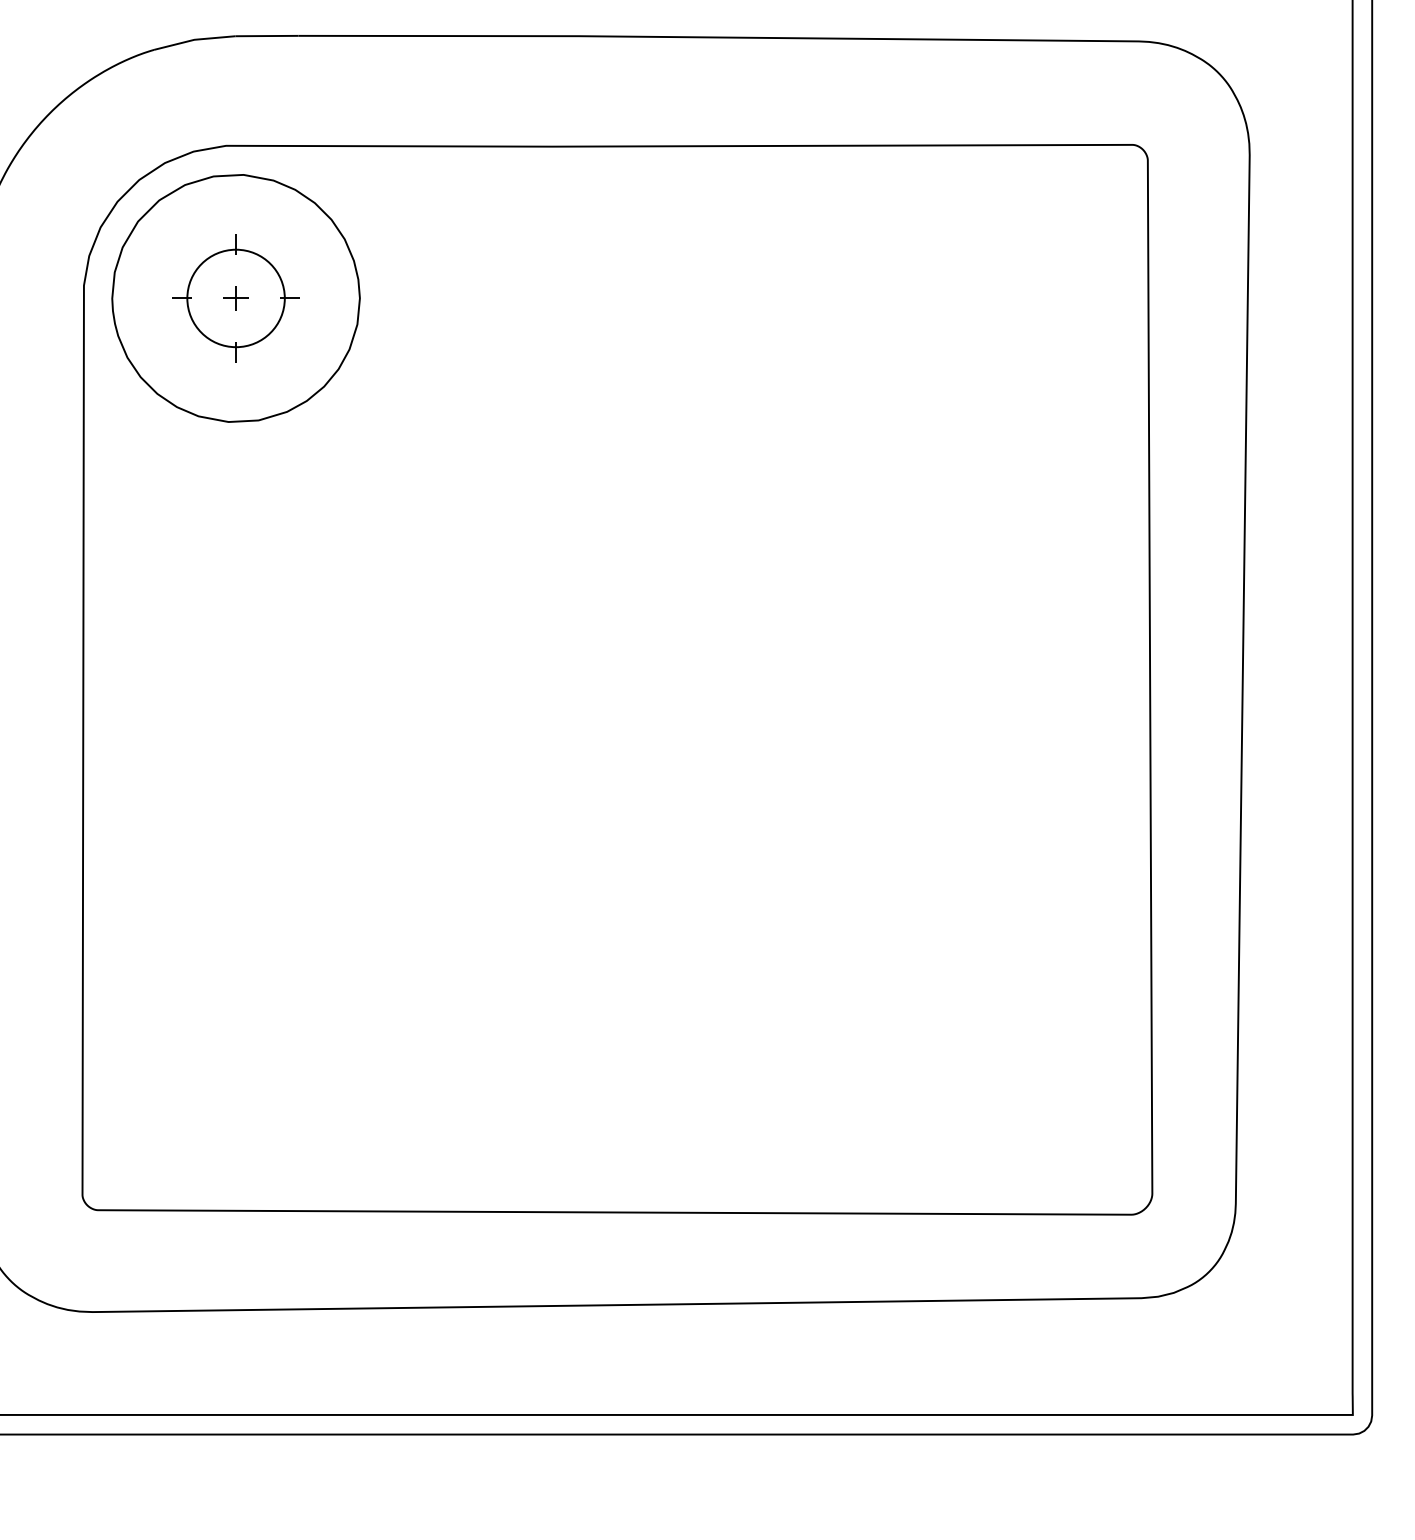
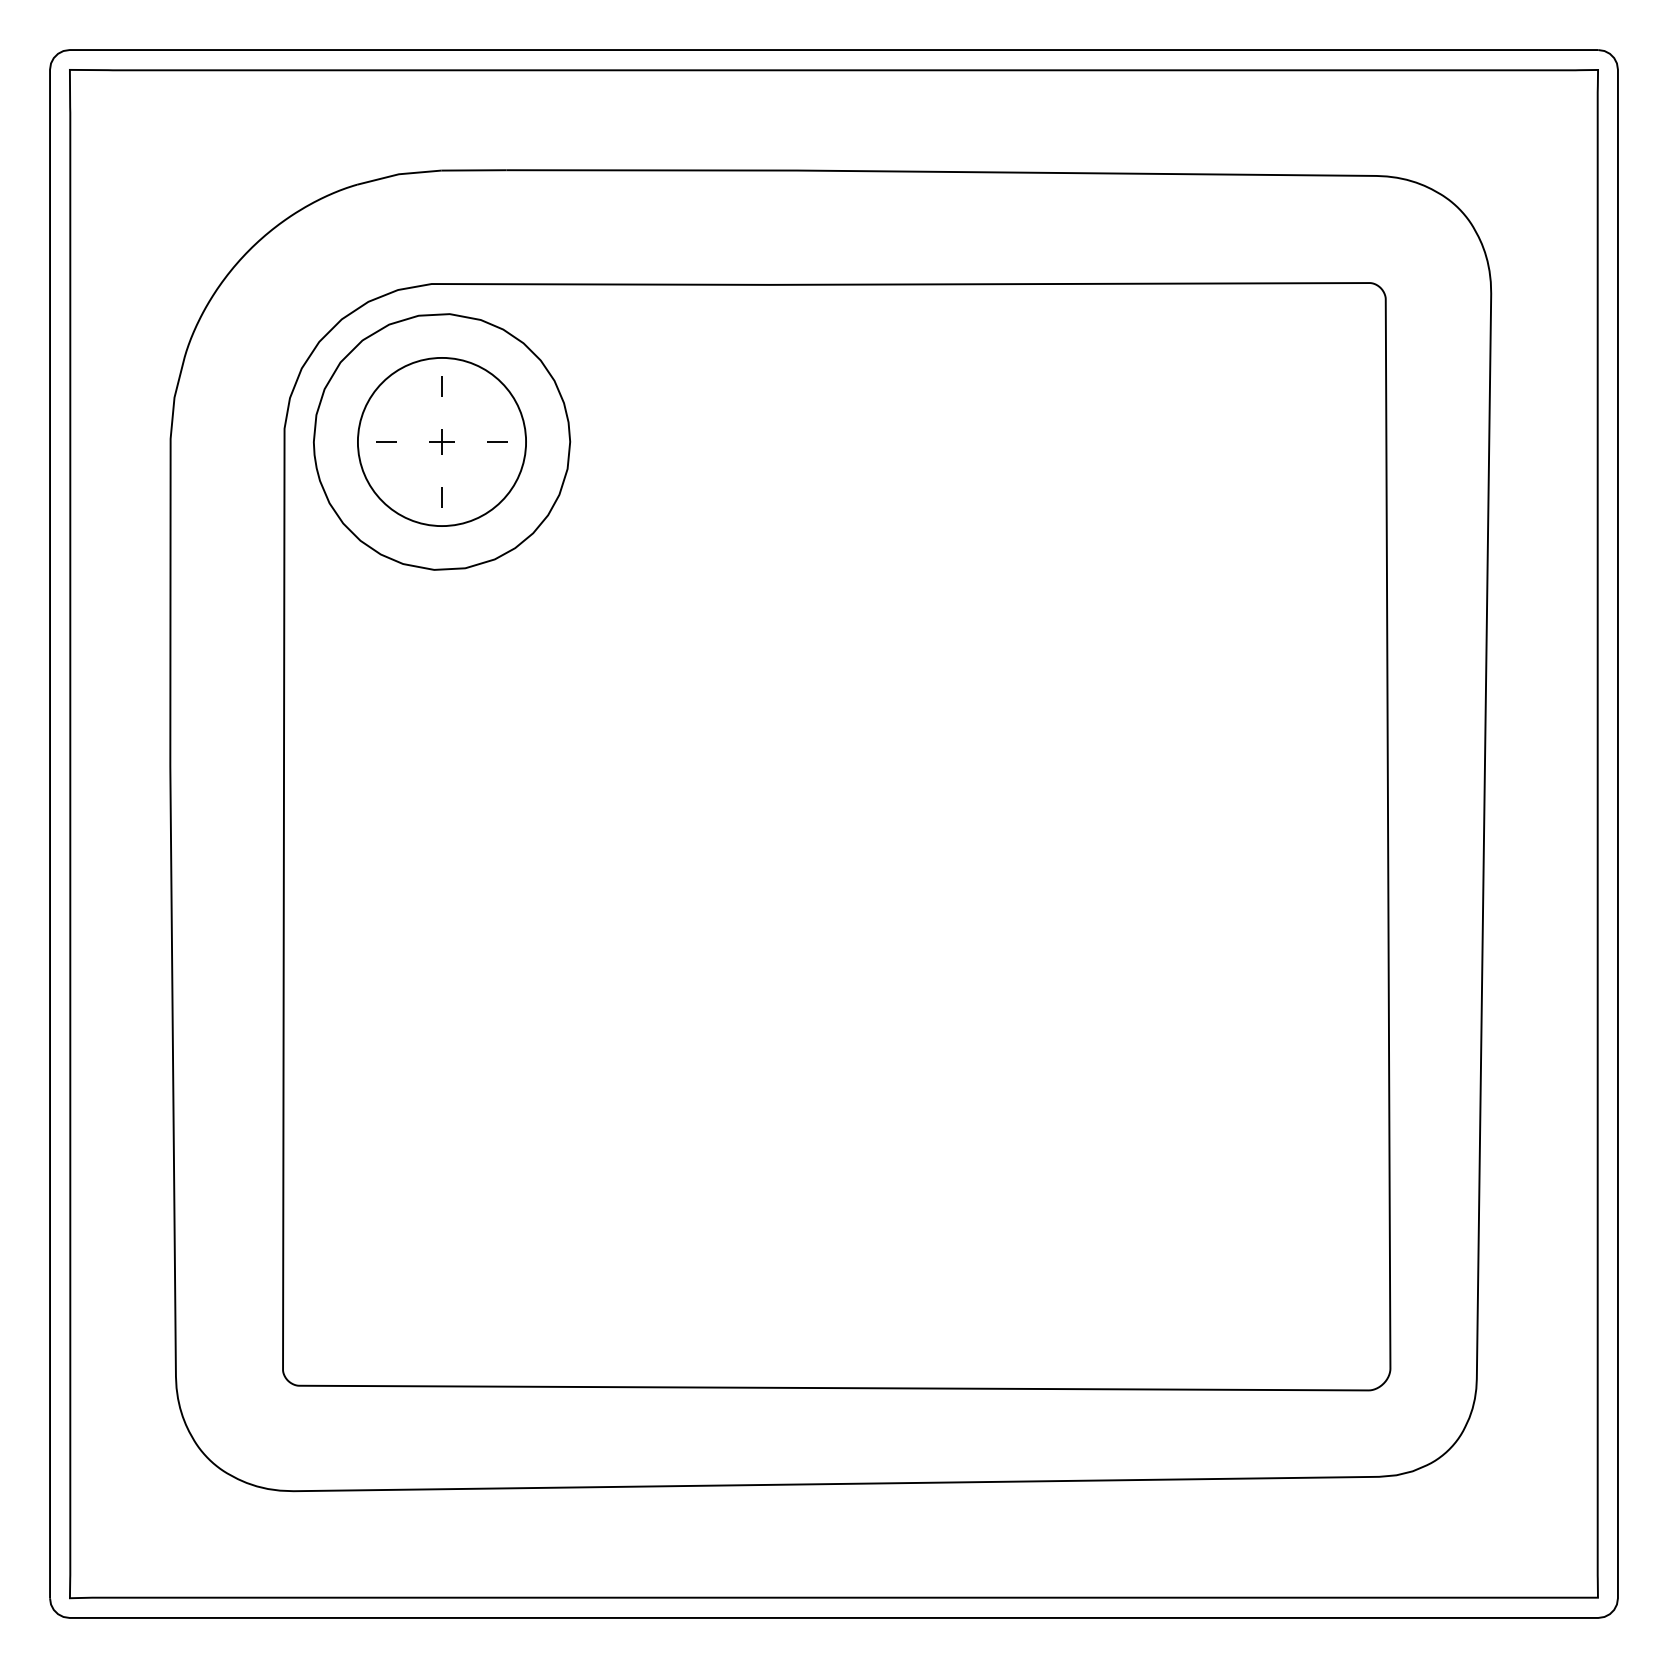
circle: (235, 297) -> (441, 441), size x1.67

